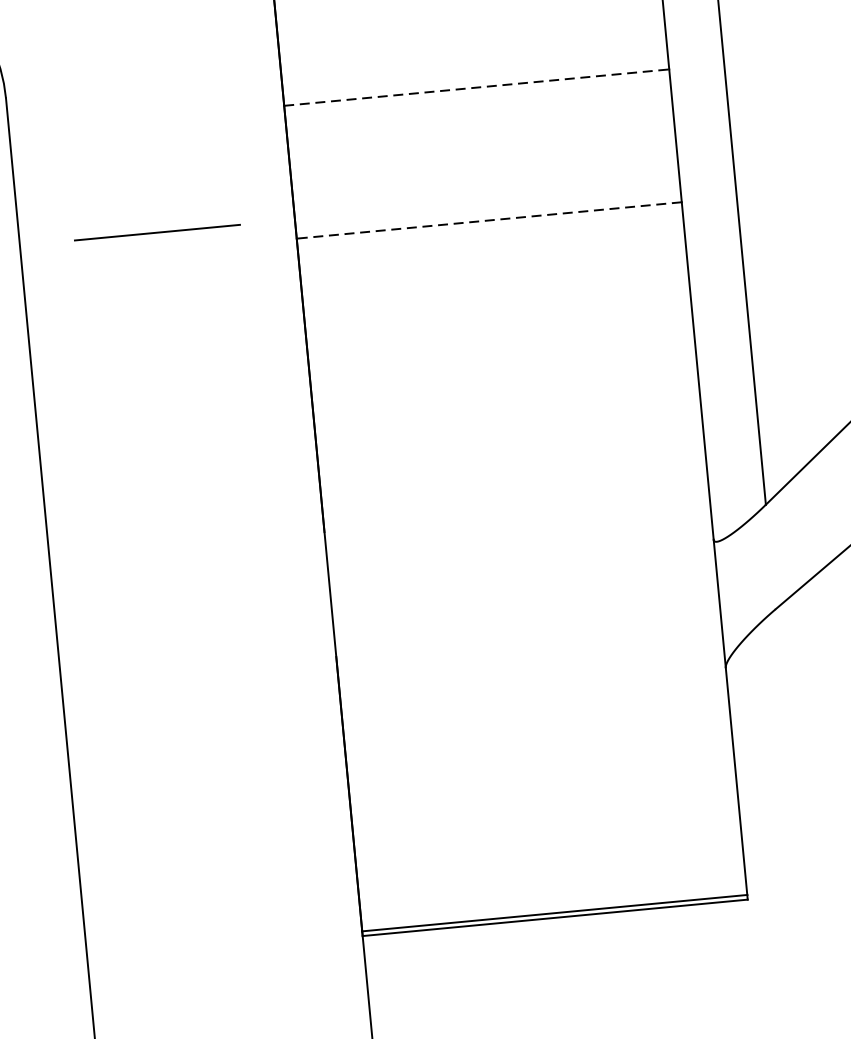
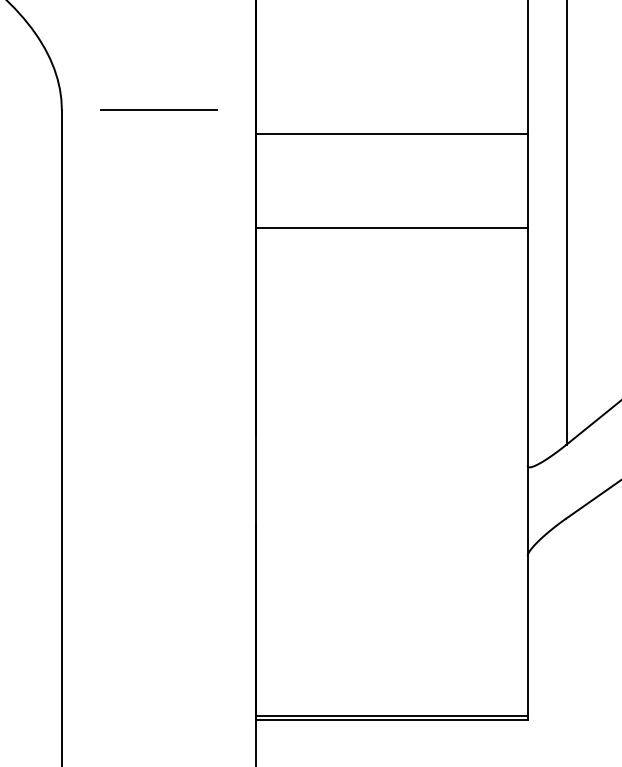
line: (476, 87) -> (391, 133), dashed -> solid
line: (488, 220) -> (391, 227), dashed -> solid
line: (156, 231) -> (158, 109), moved

